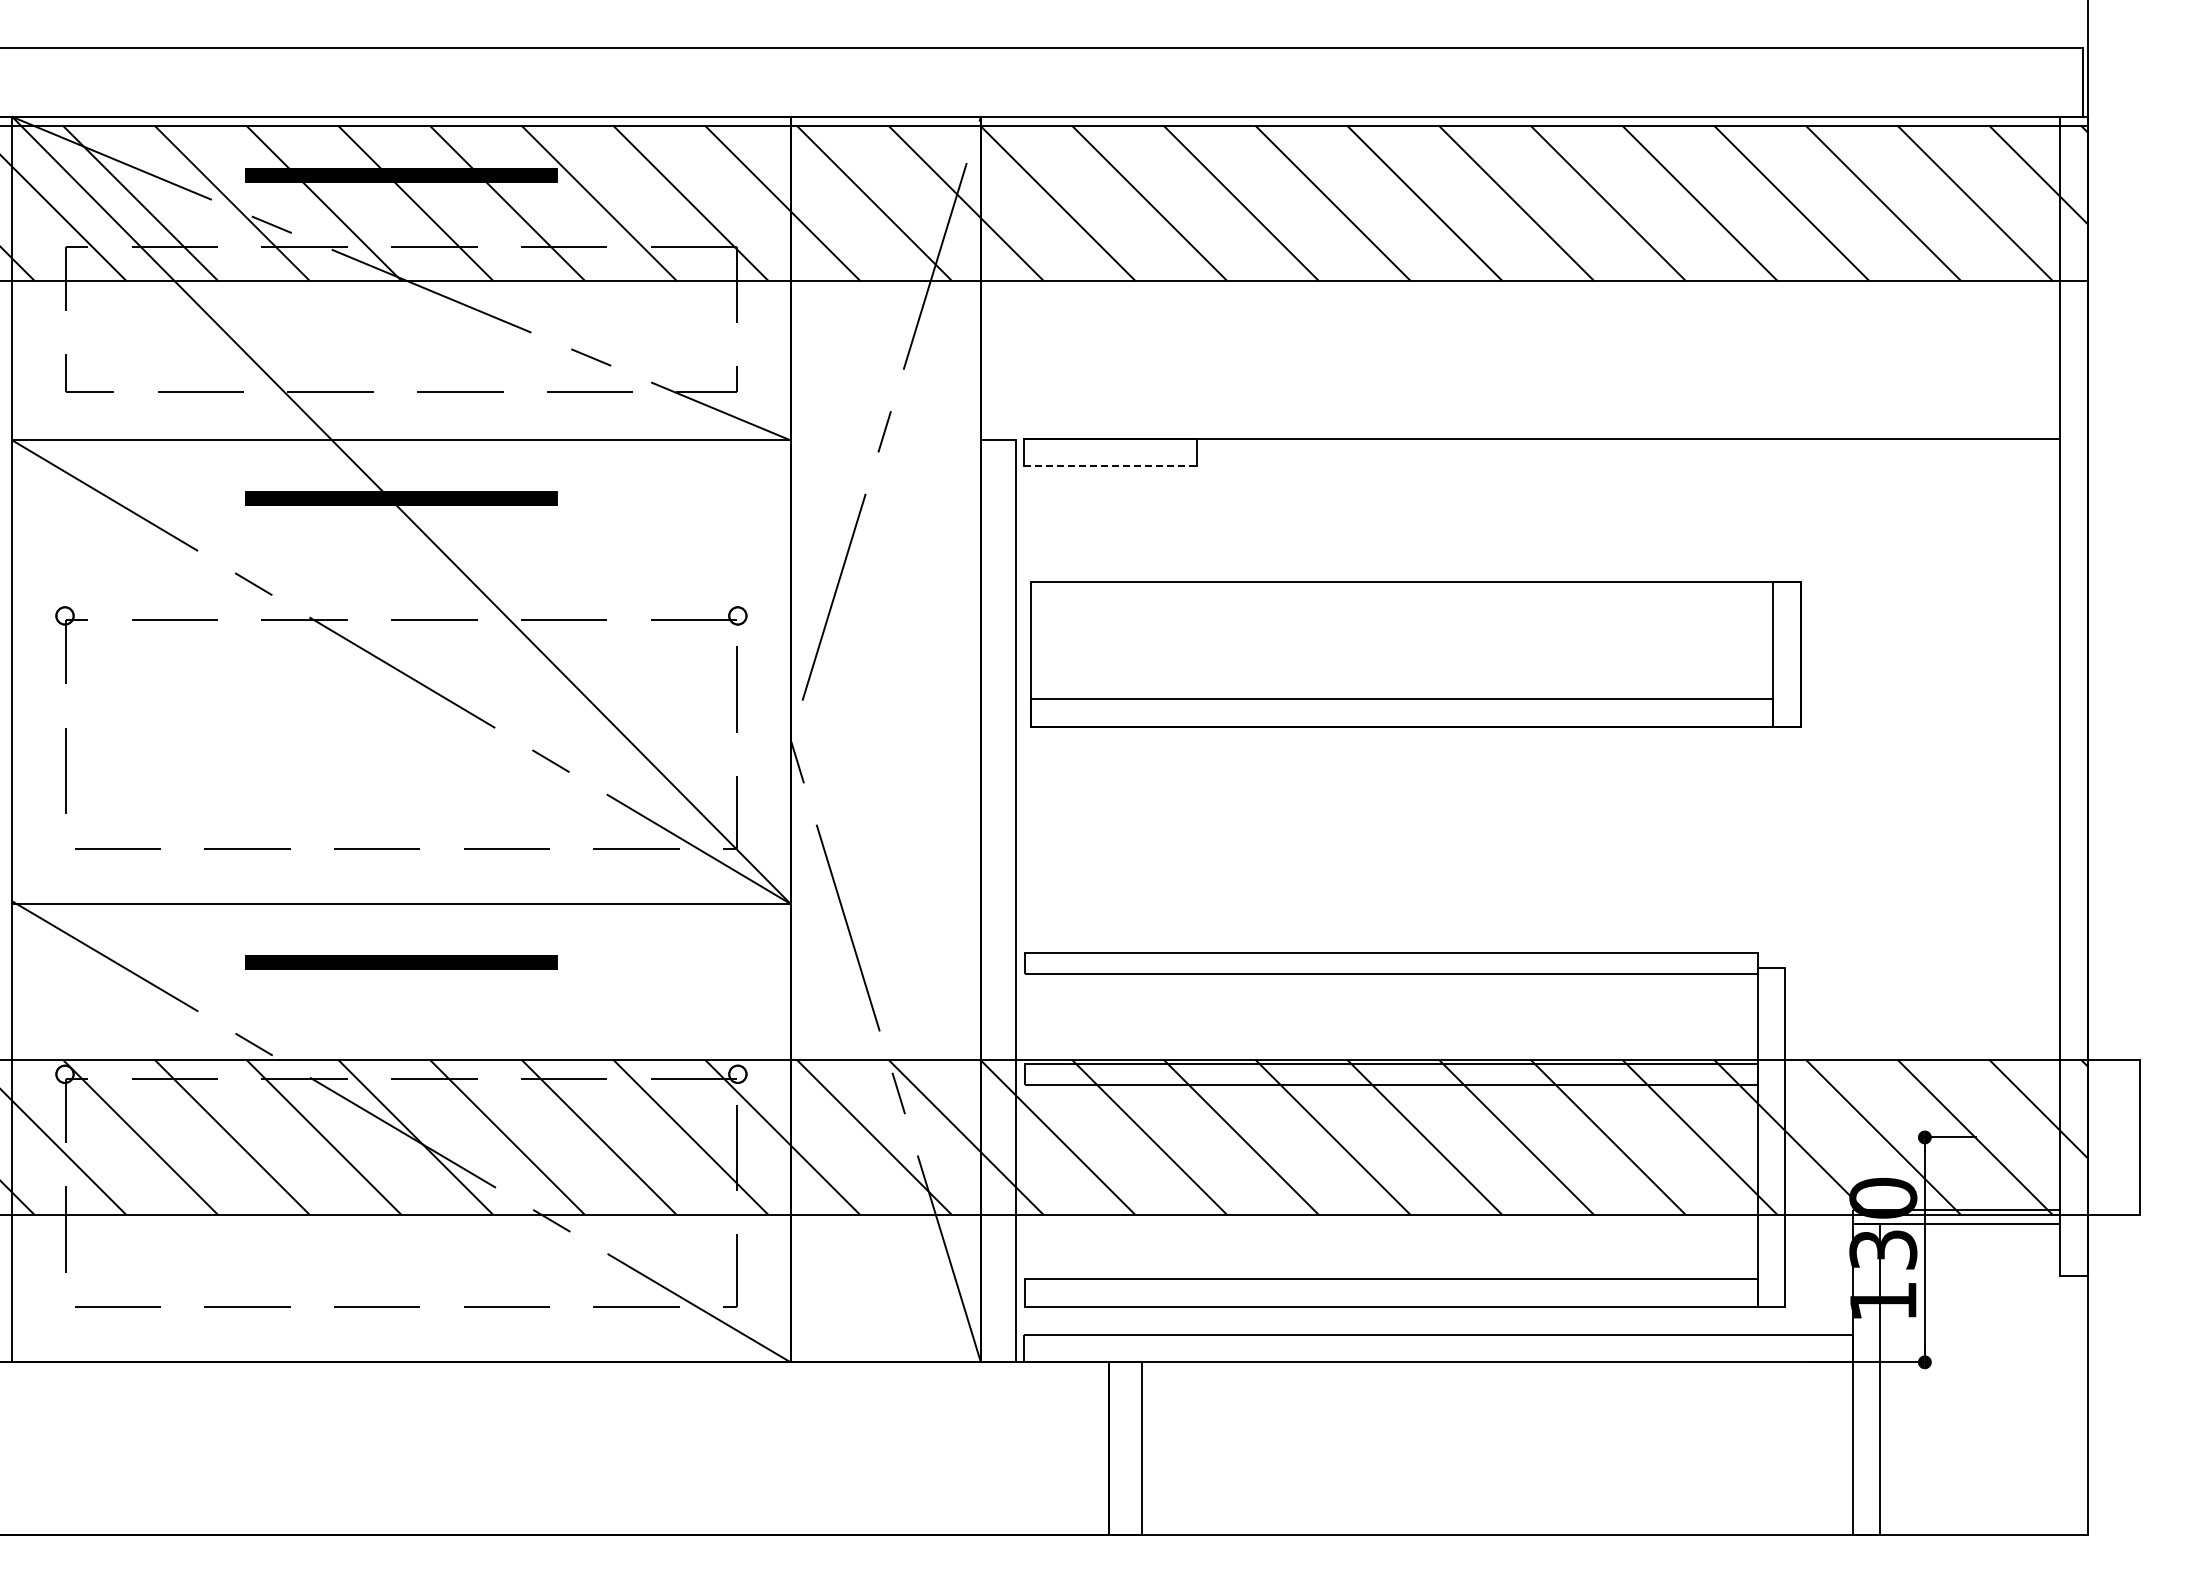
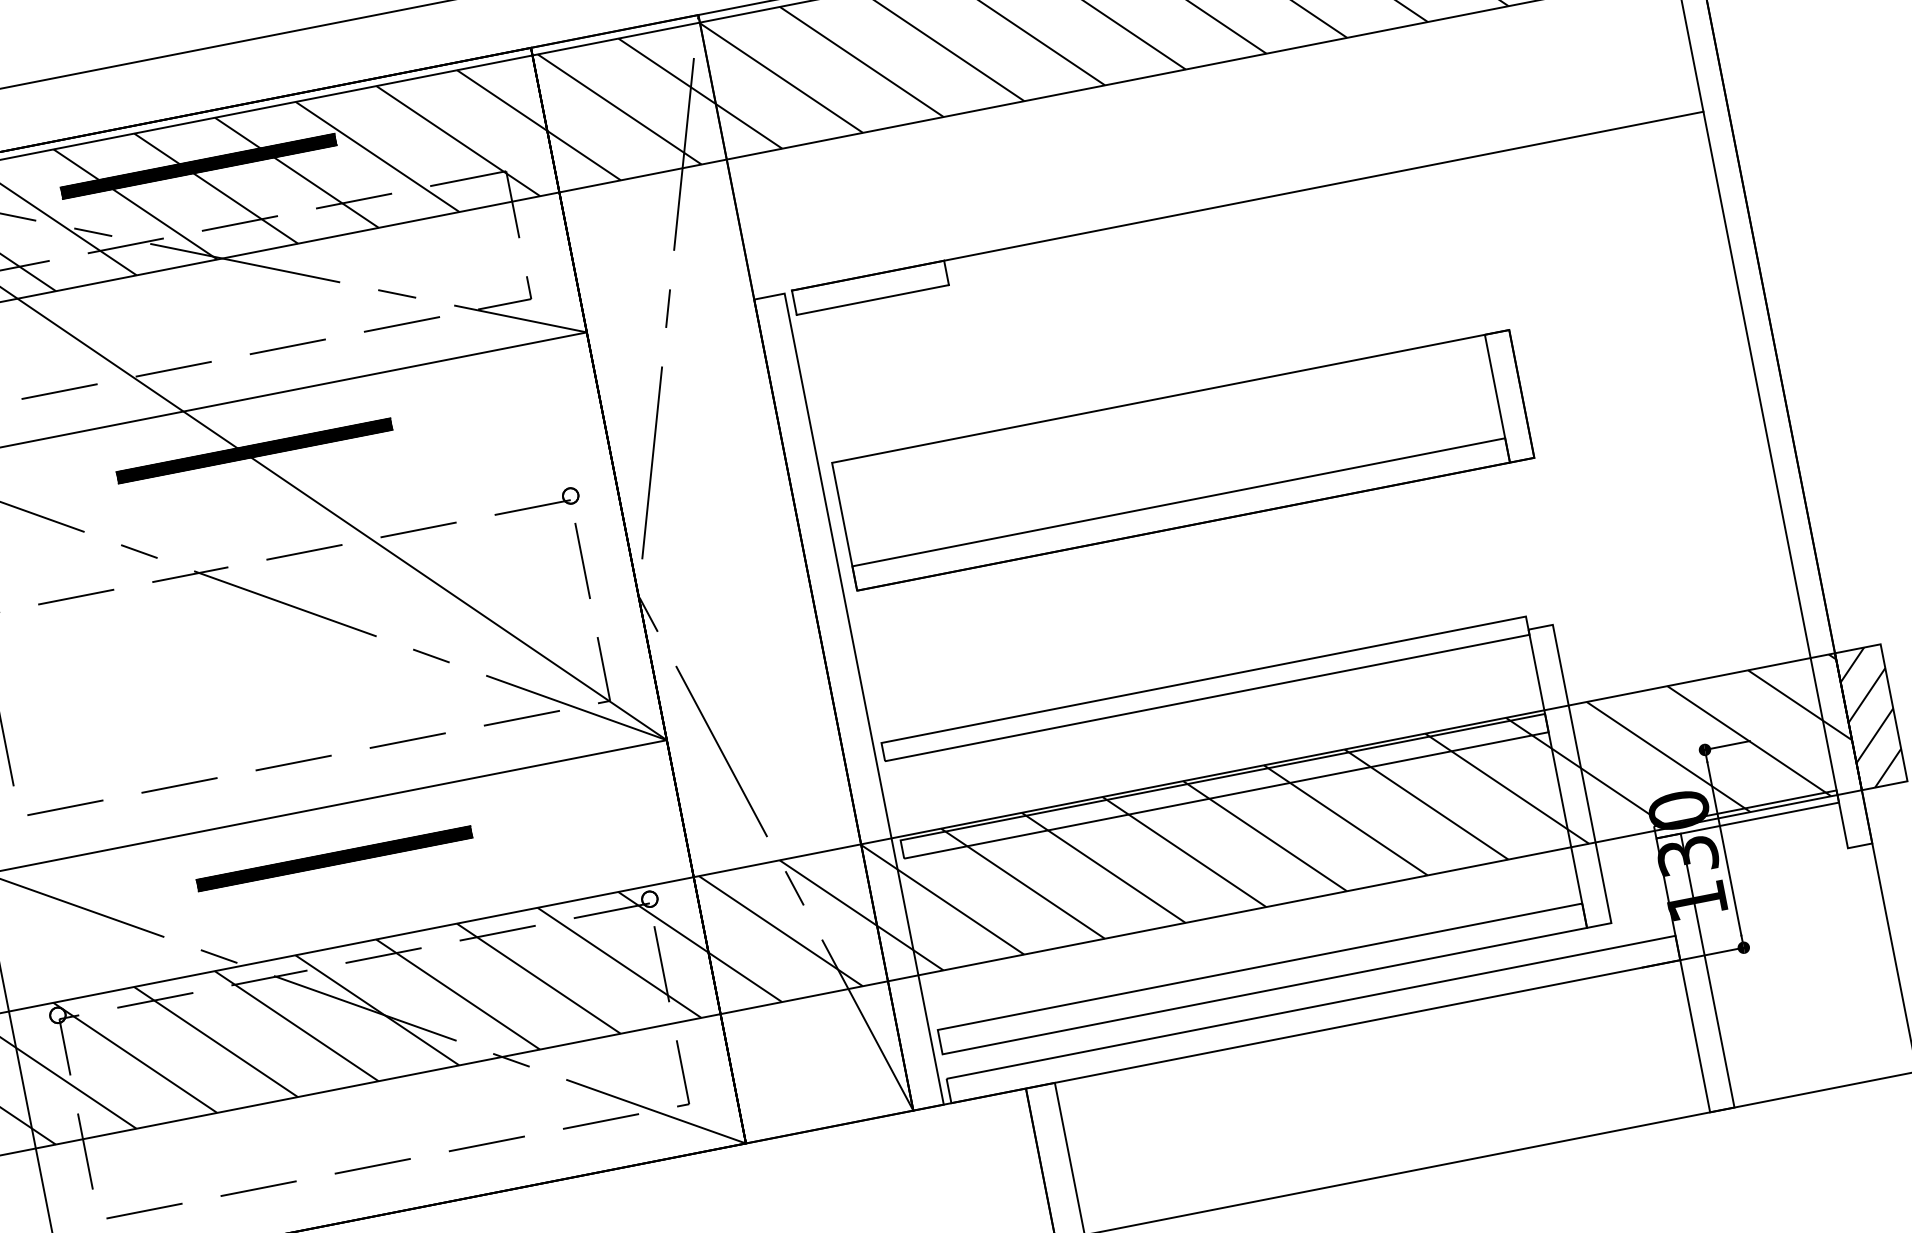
line: (1111, 466) -> (873, 300), dashed -> solid
part: (1415, 654) -> (1182, 460), moved
hatch: (2113, 1137) -> (1870, 717), added

